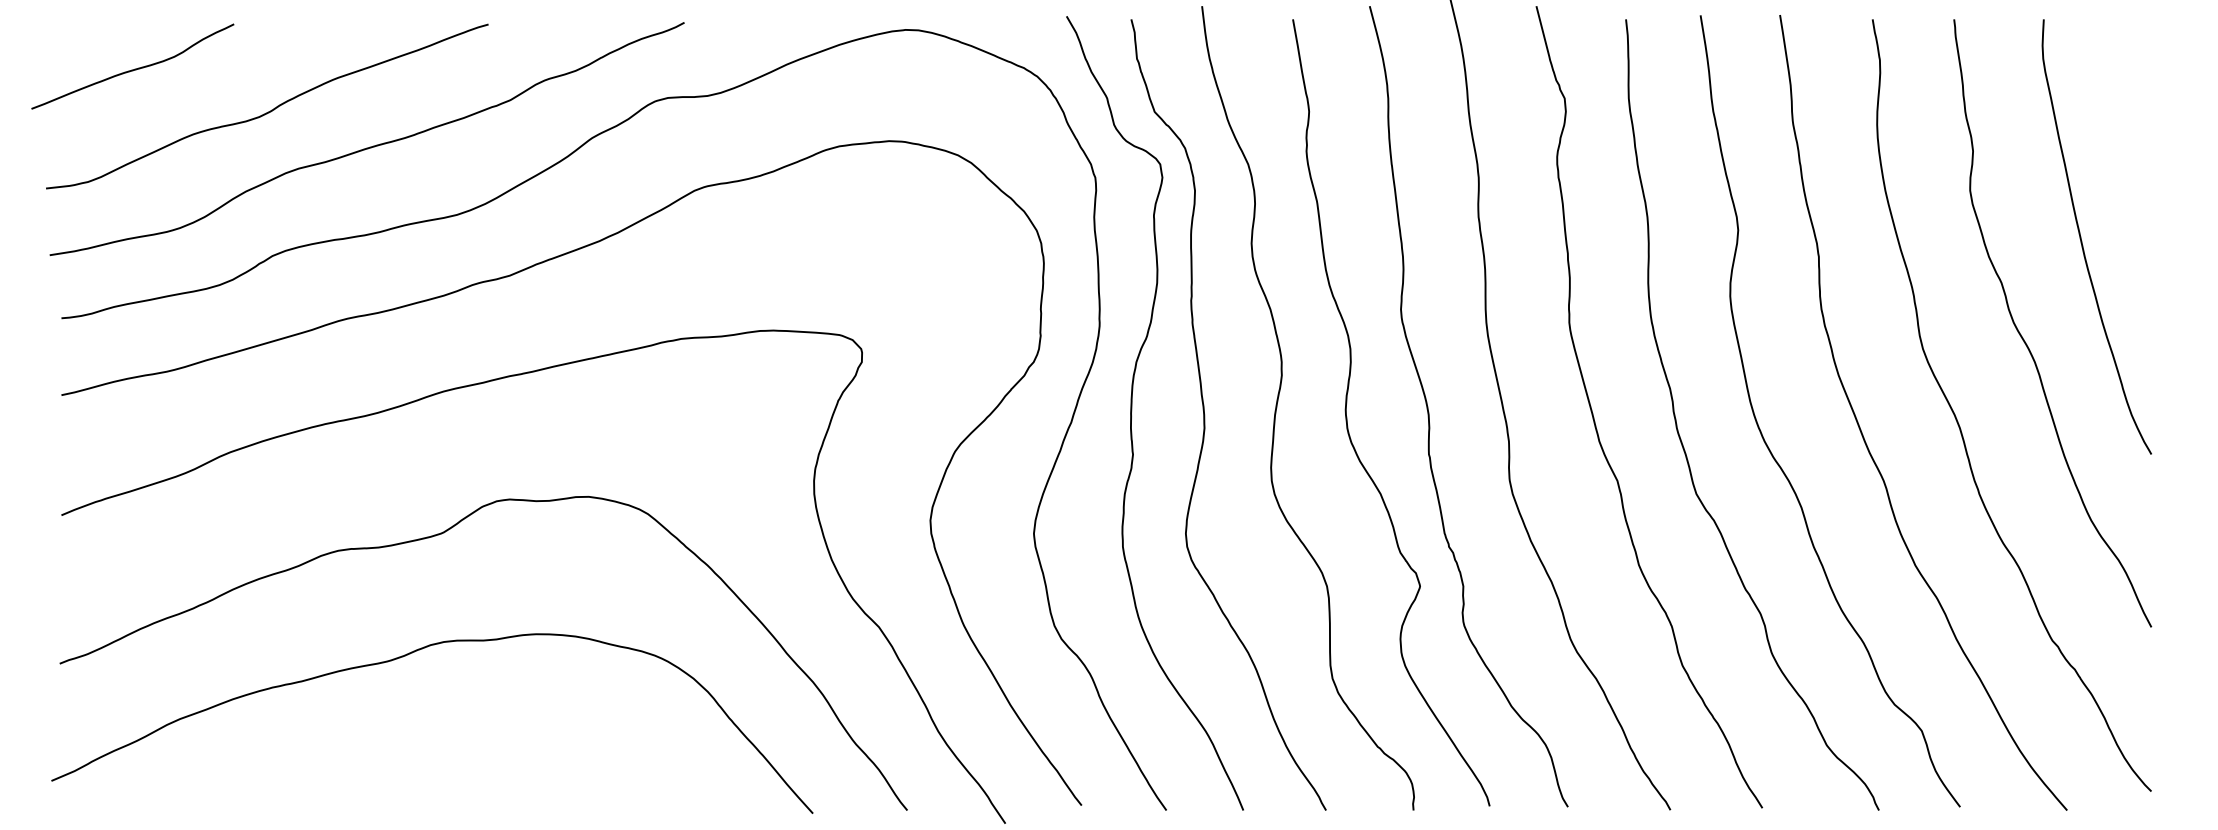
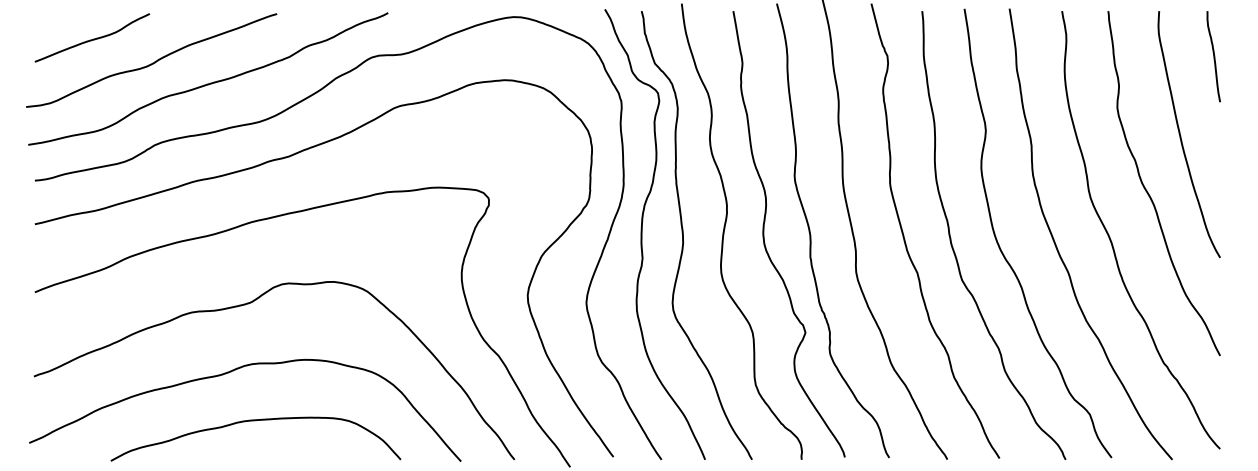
curve: (131, 69) -> (91, 39), moved
curve: (2139, 99) -> (1213, 56), added
curve: (450, 742) -> (255, 421), added

